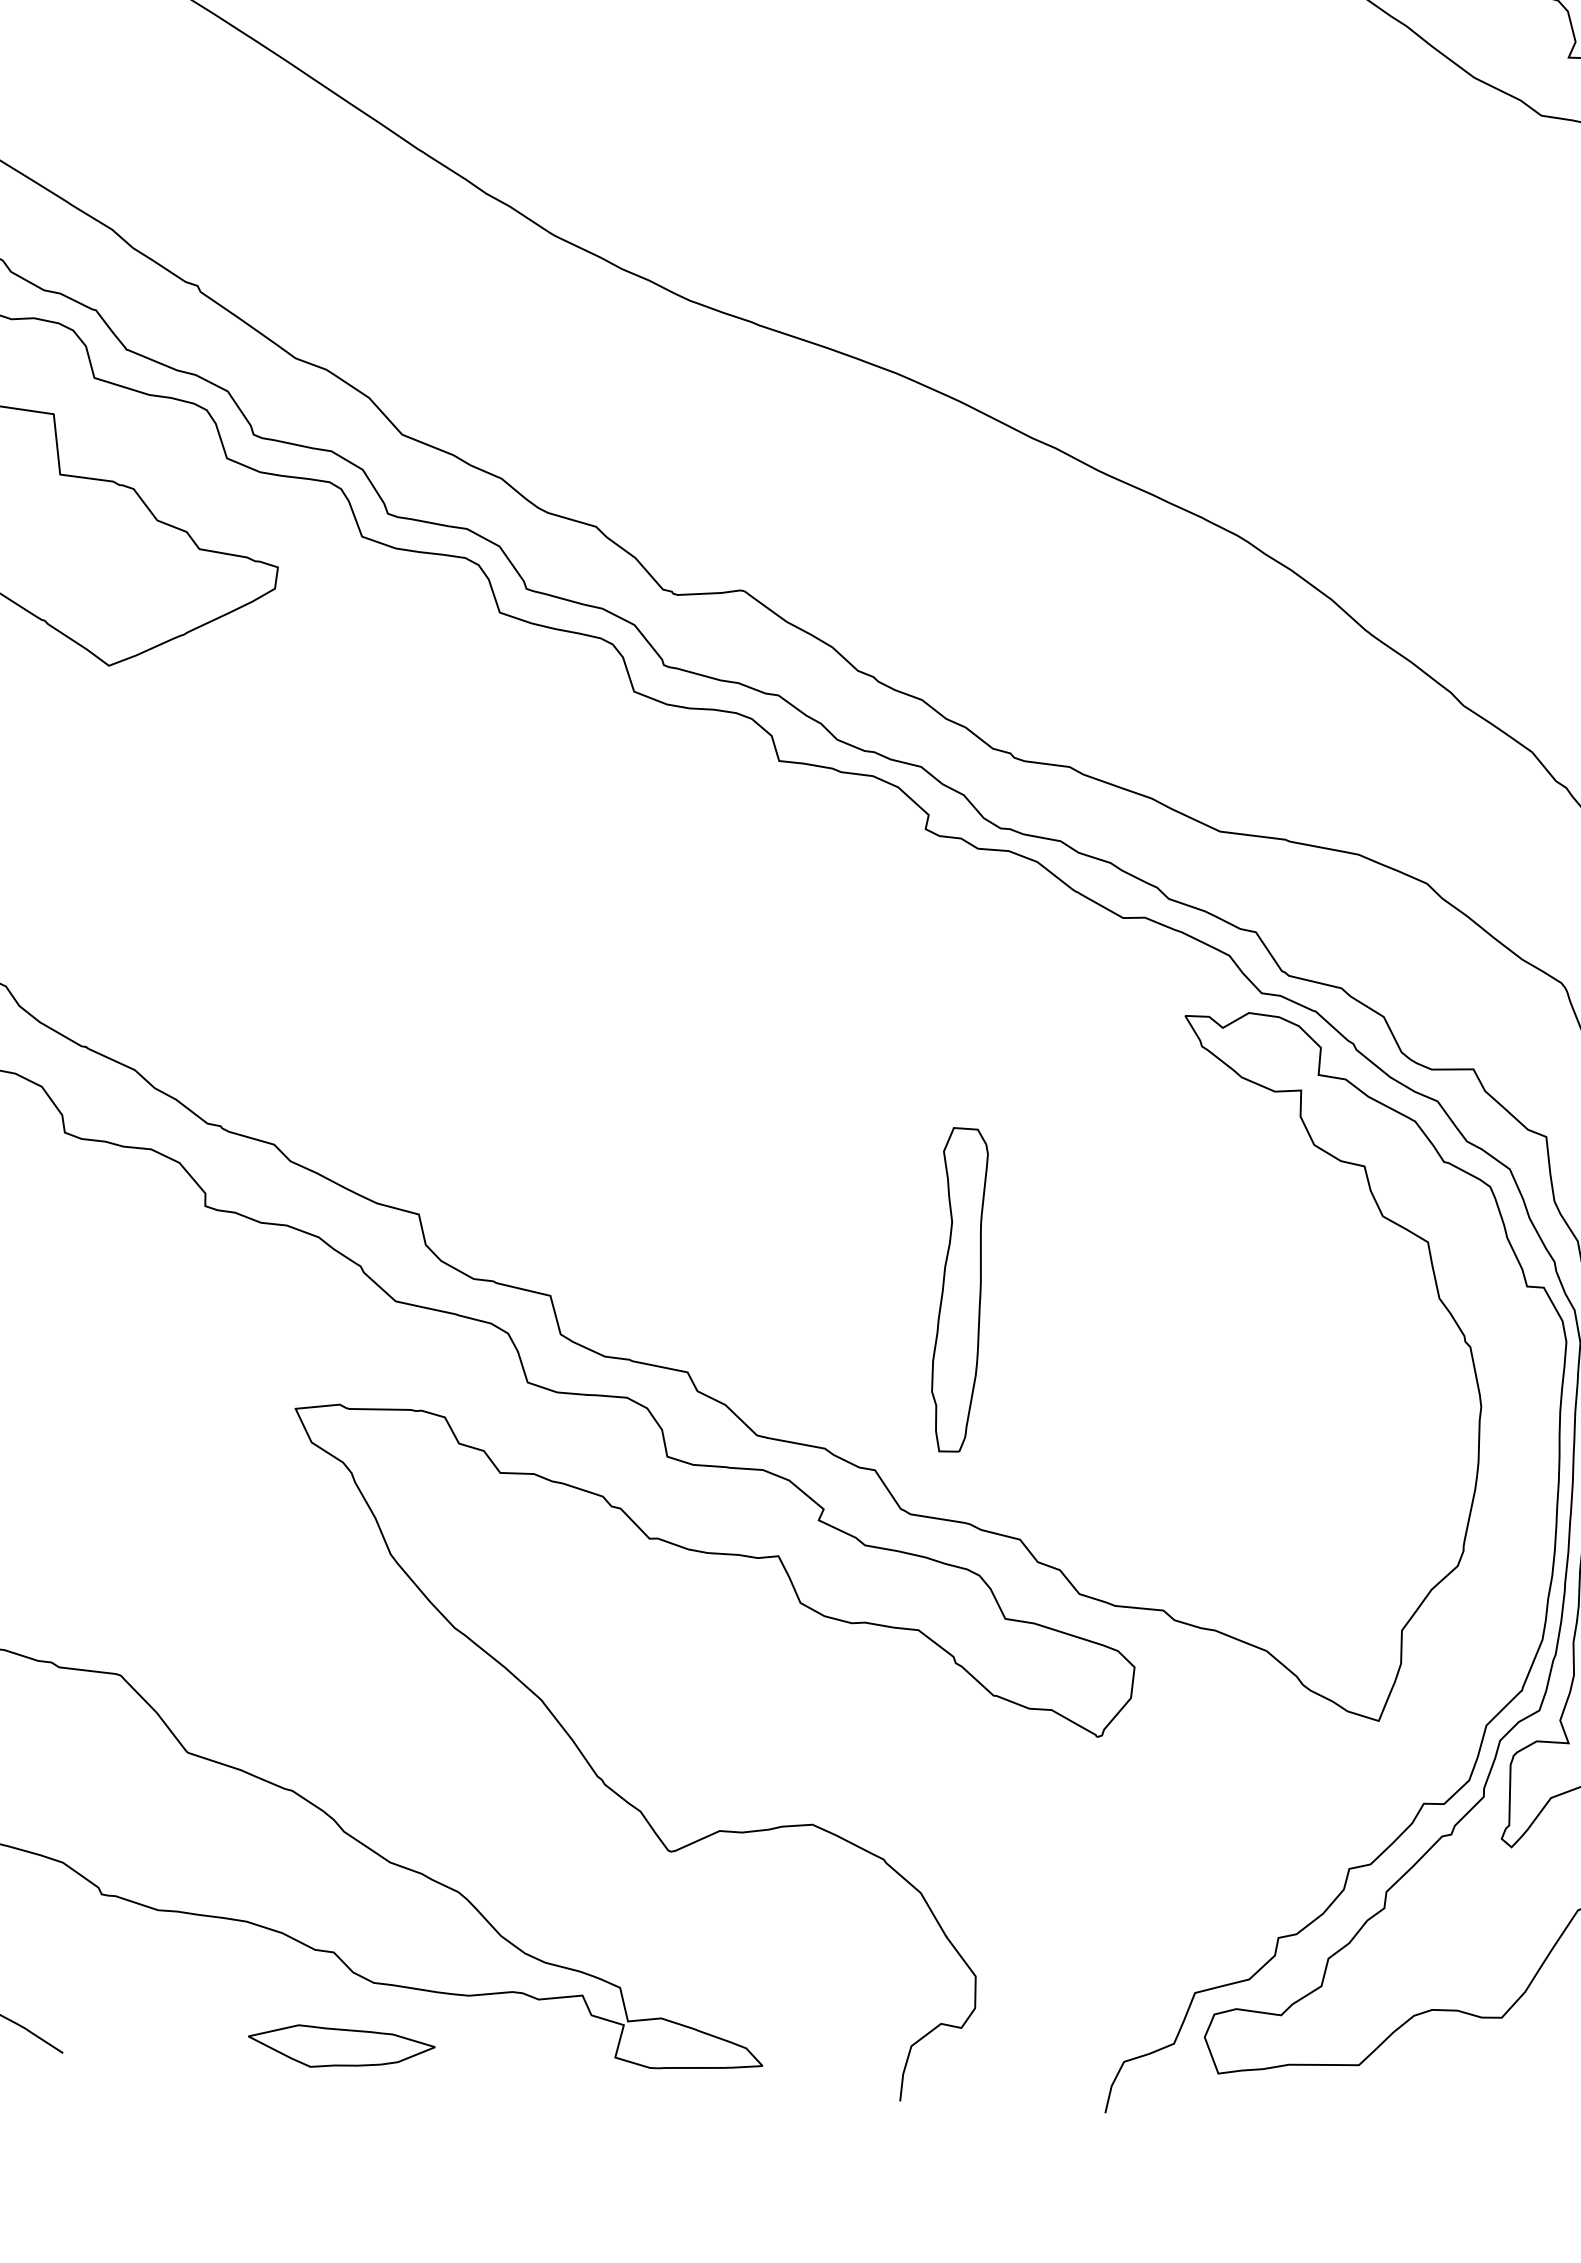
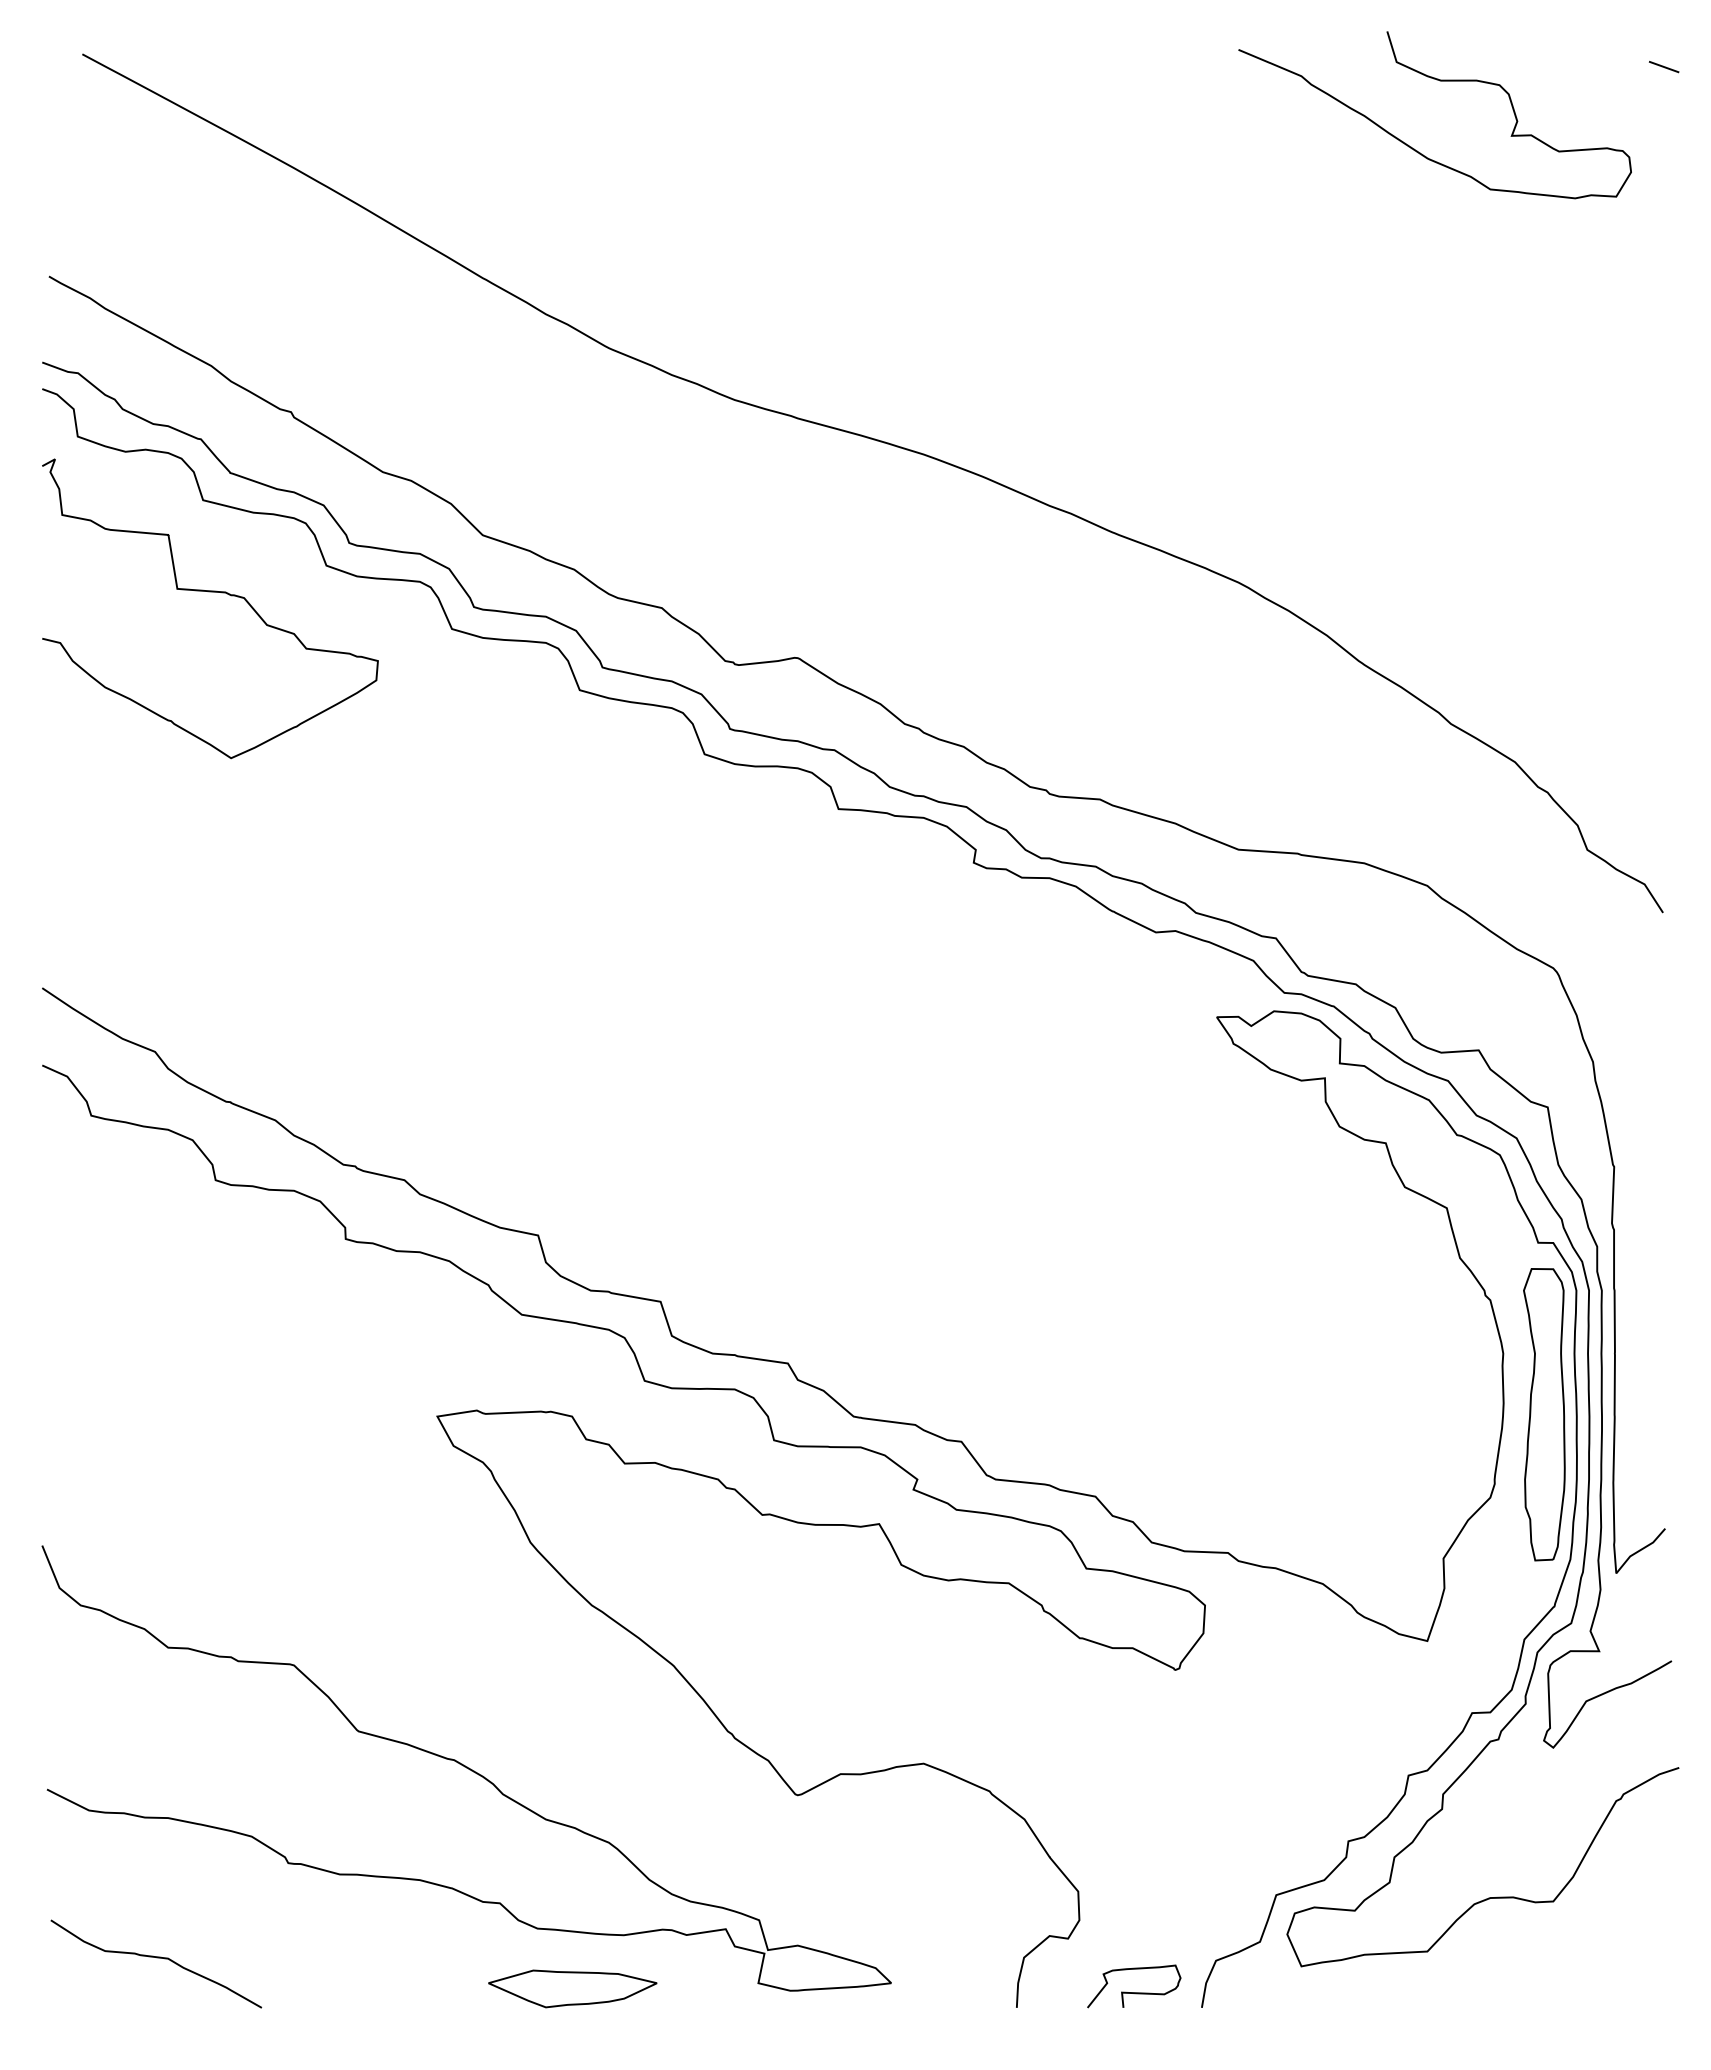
part: (958, 1290) -> (1544, 1414), moved
part: (341, 2047) -> (572, 1988), moved
curve: (1031, 2091) -> (1134, 1992), added

